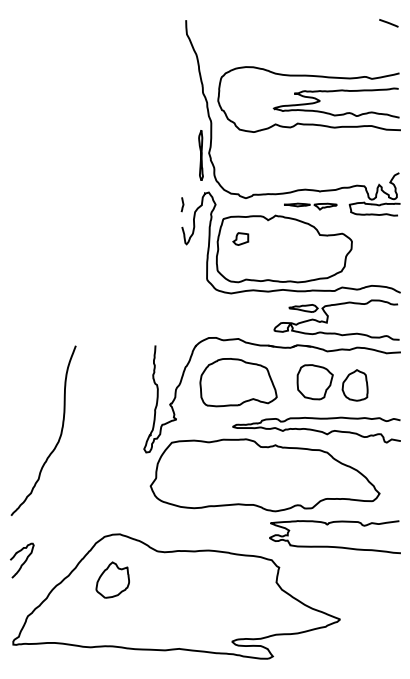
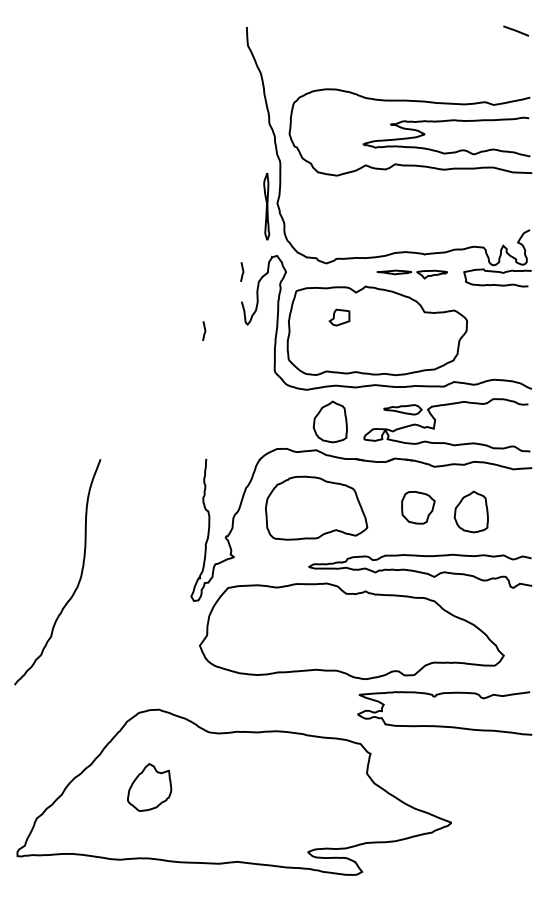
part: (240, 238) -> (339, 317), moved
curve: (154, 248) -> (204, 330), added
part: (248, 317) -> (329, 421), added
part: (315, 382) -> (418, 507), size x0.7
curve: (23, 562) -> (31, 746), removed
part: (112, 580) -> (149, 787), moved

